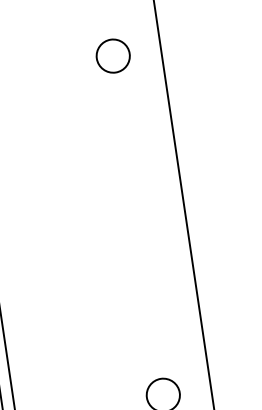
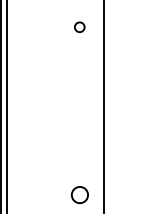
circle: (112, 56) -> (79, 27), size x0.6

